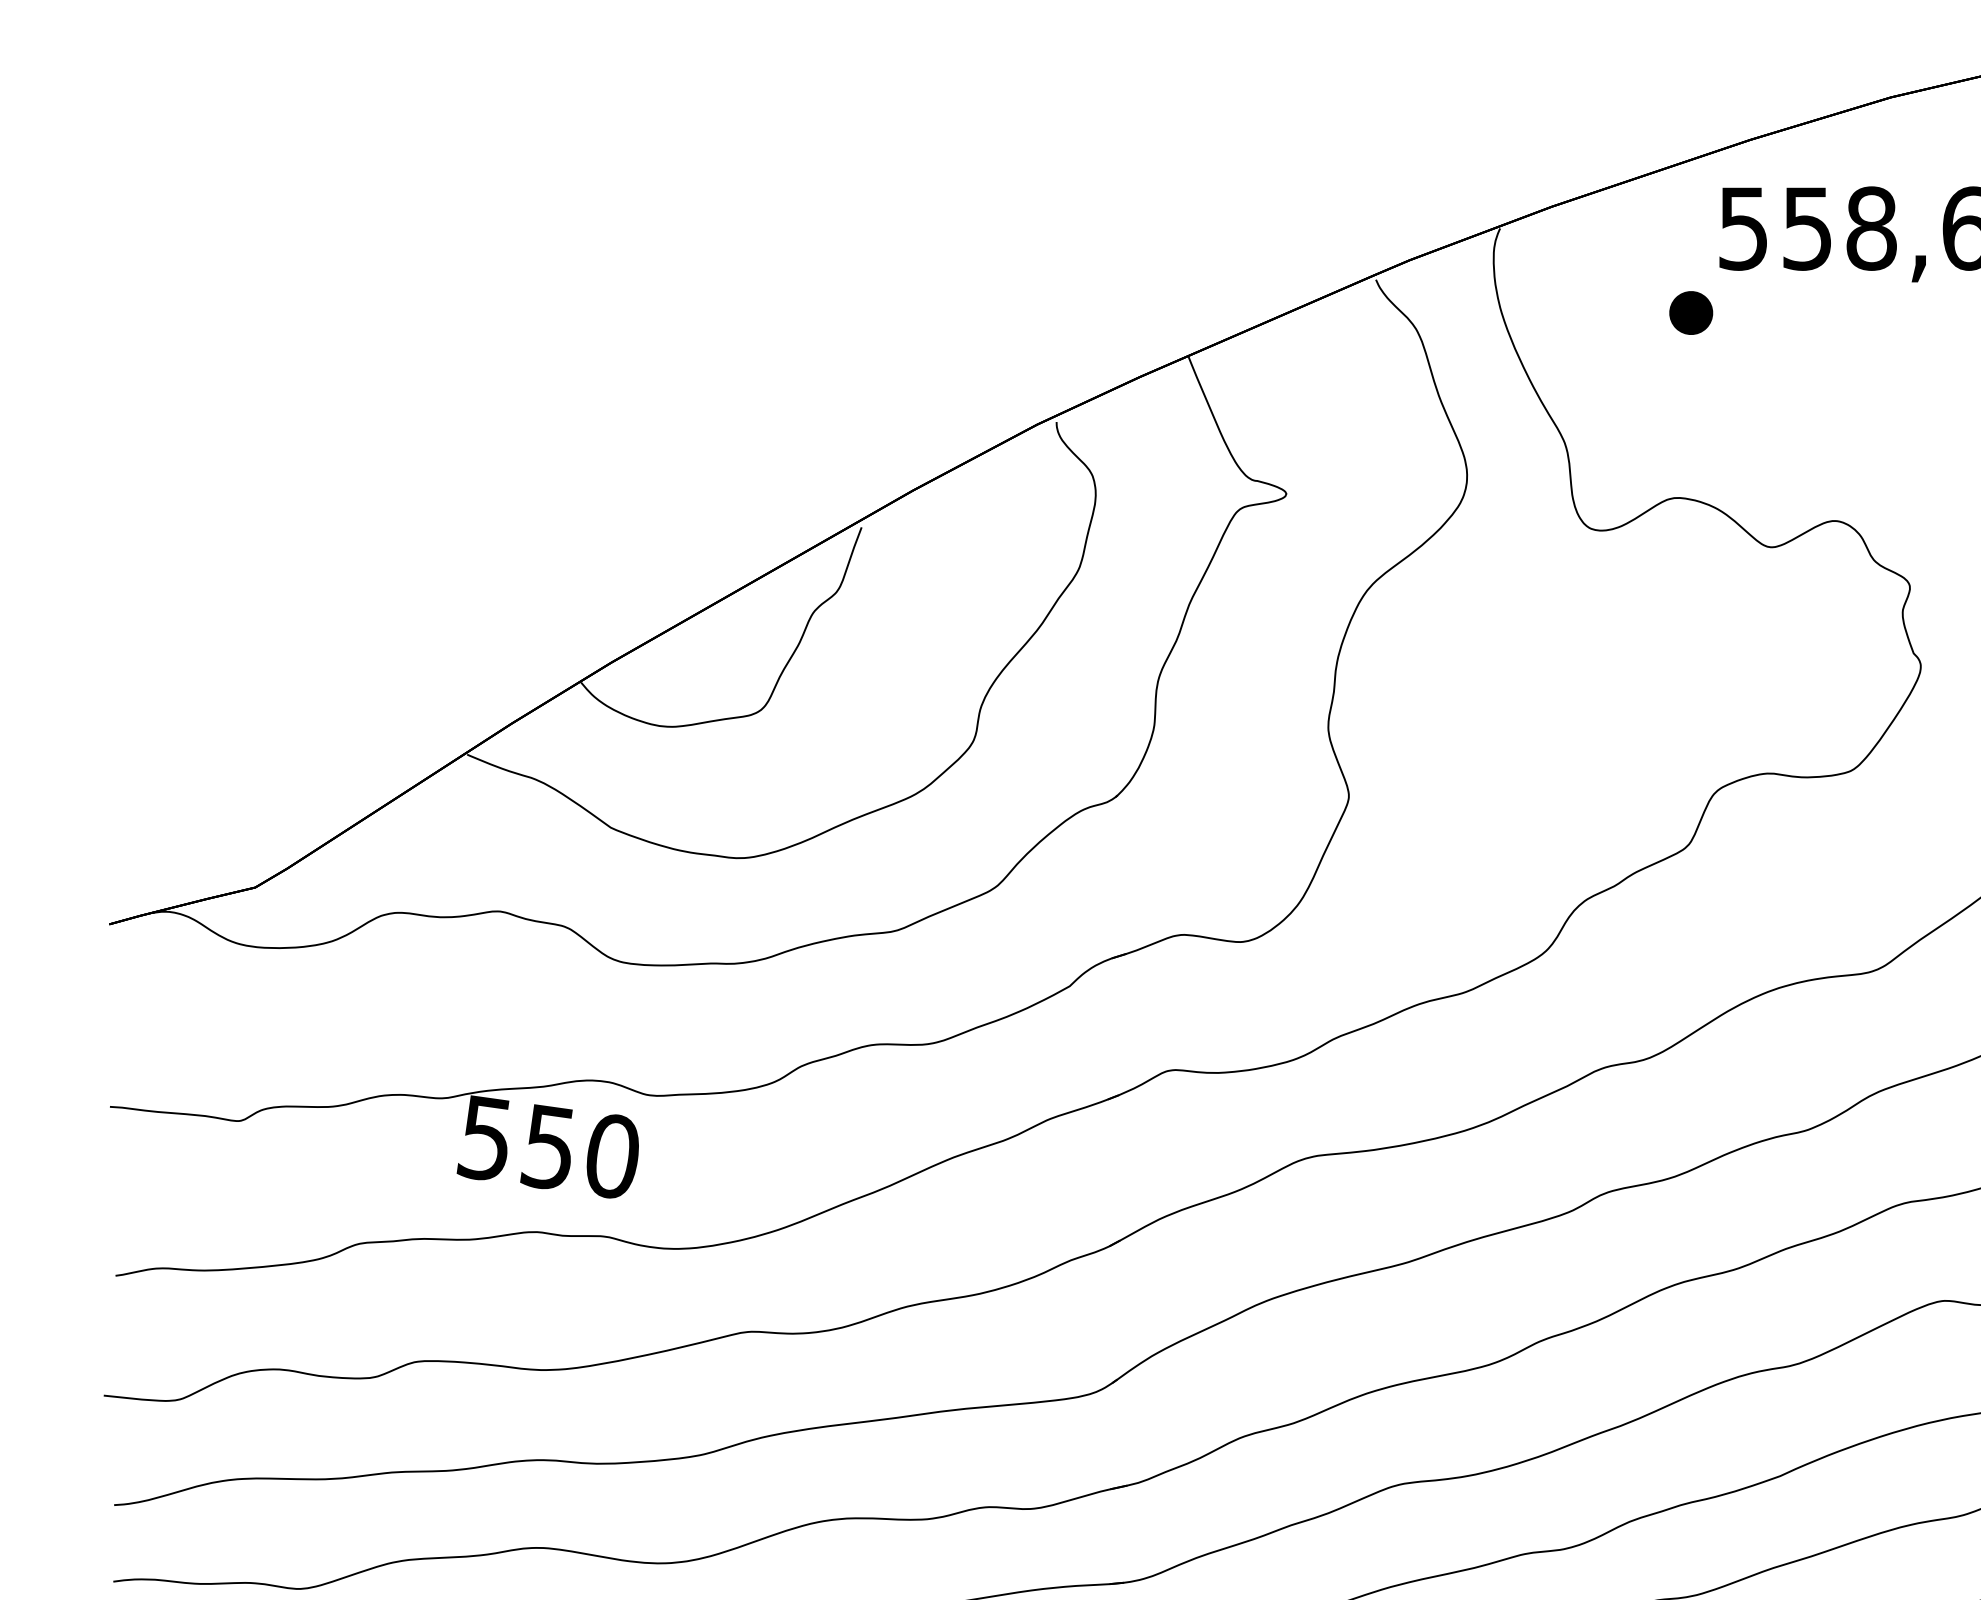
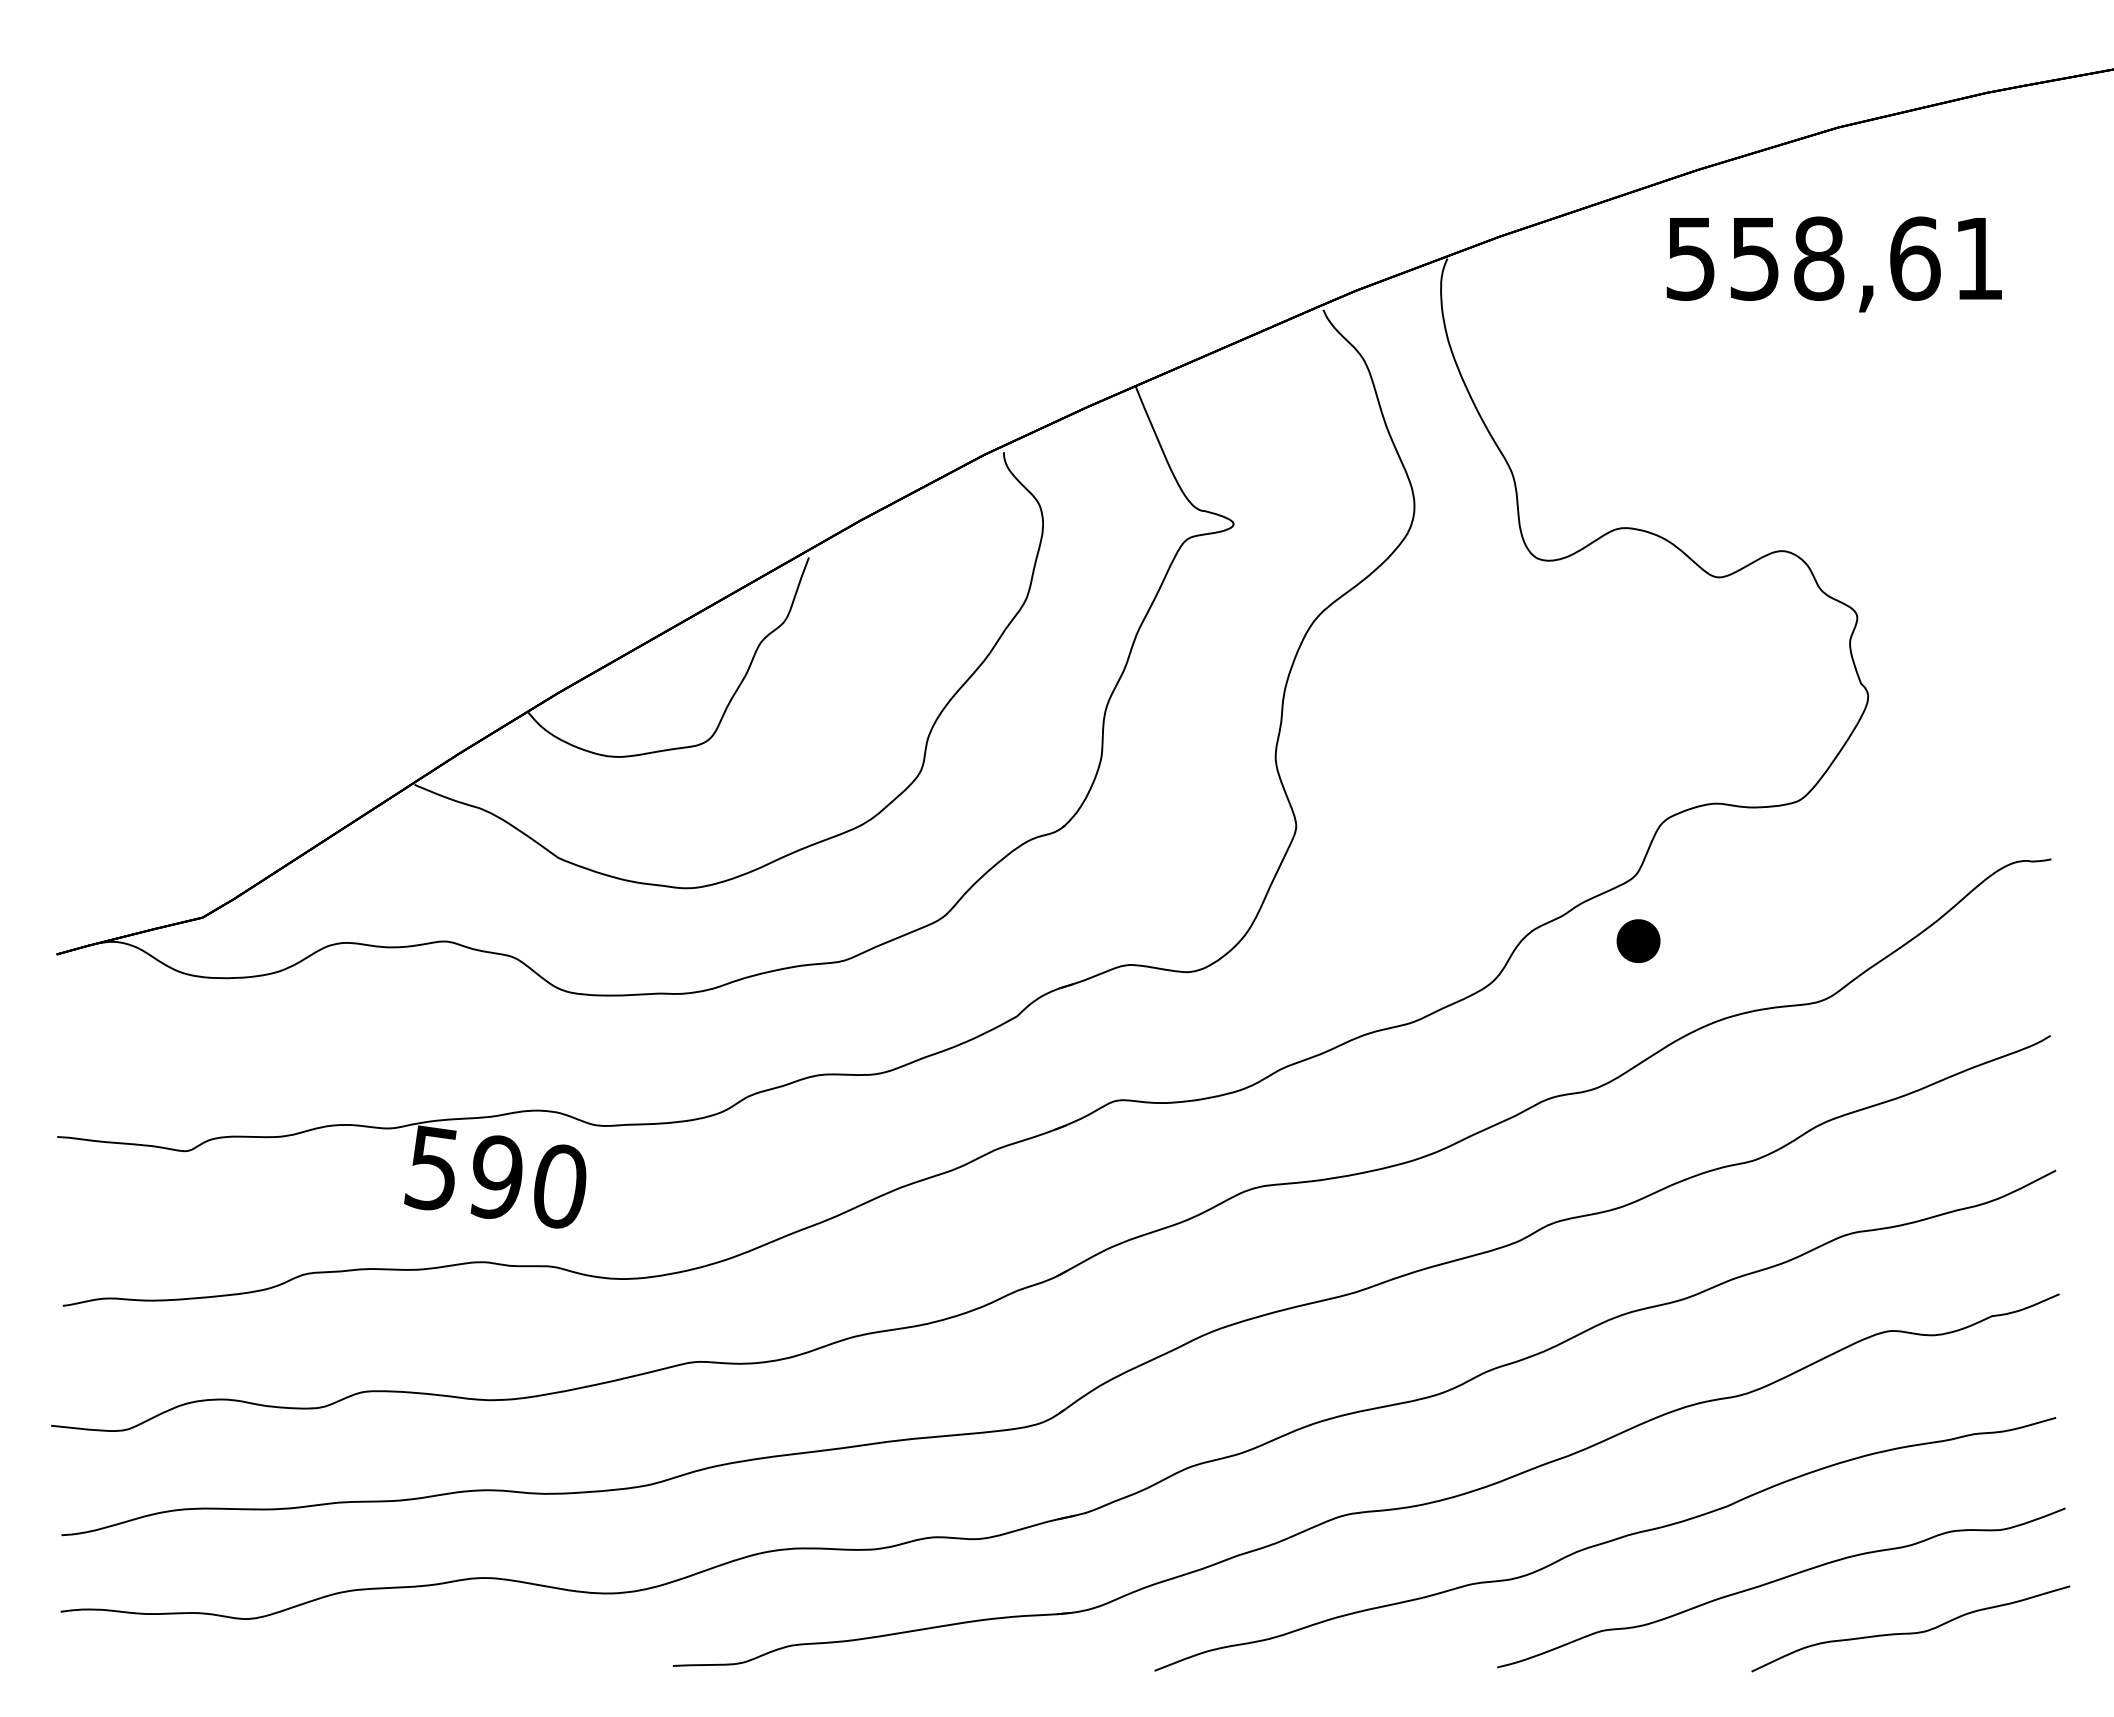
part: (1691, 312) -> (1638, 940), moved
text: (547, 1146) -> (494, 1176), 550 -> 590

